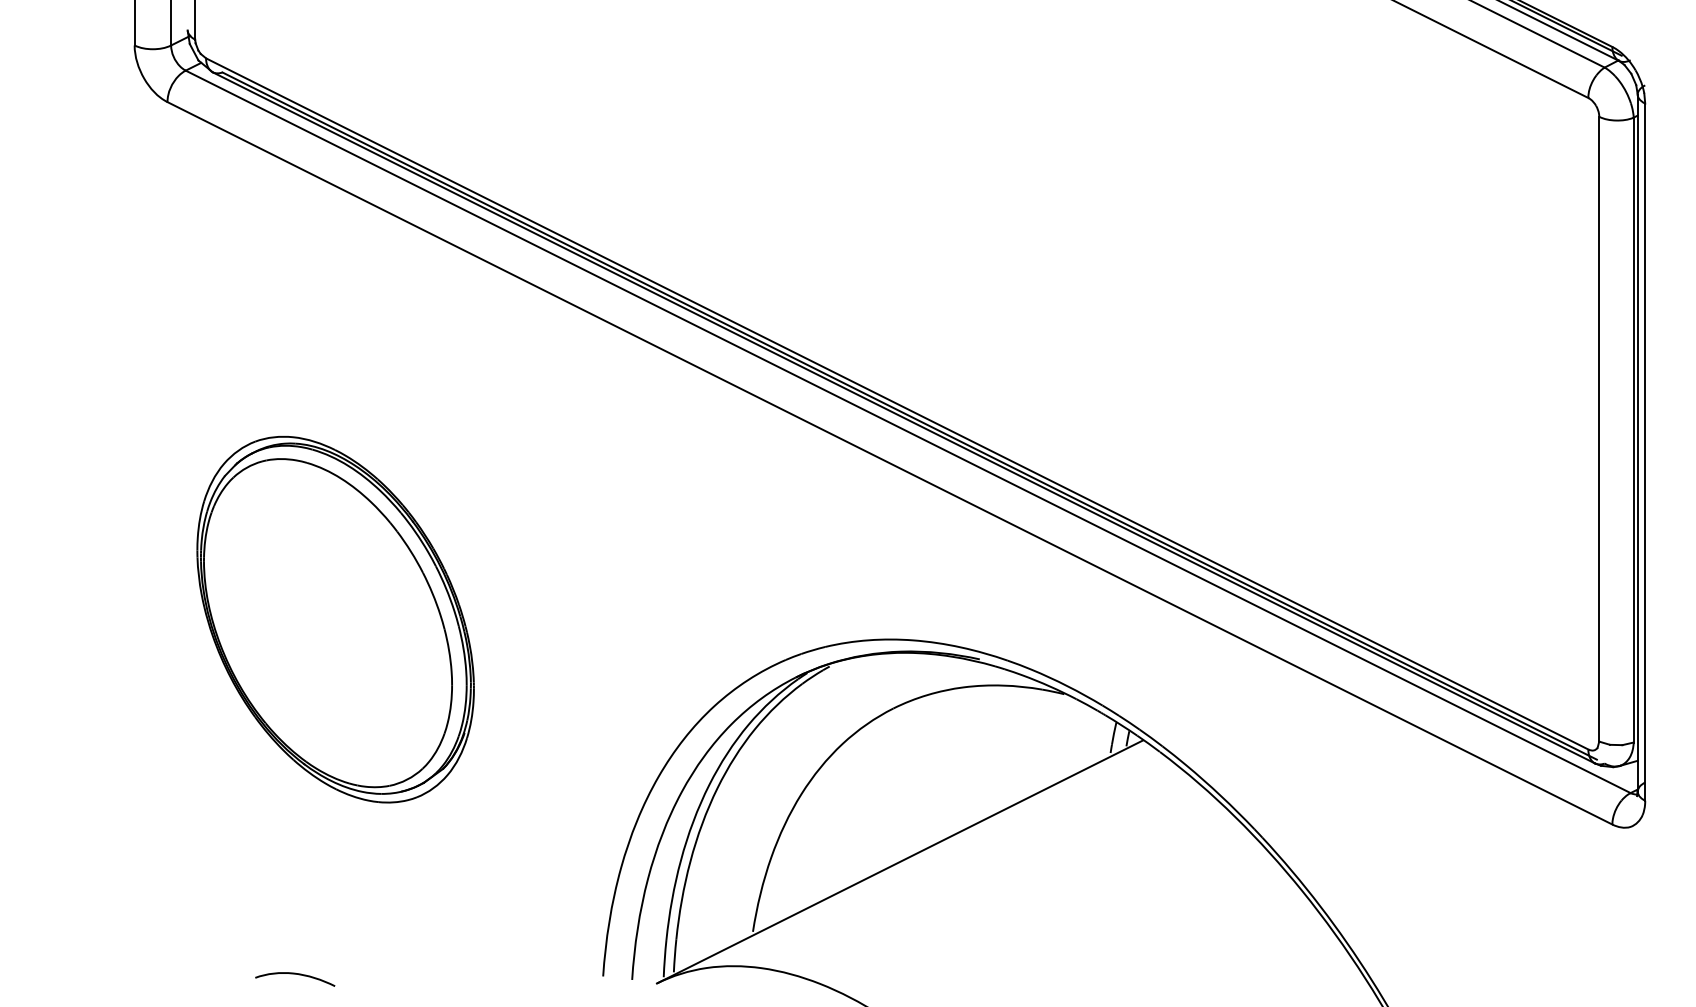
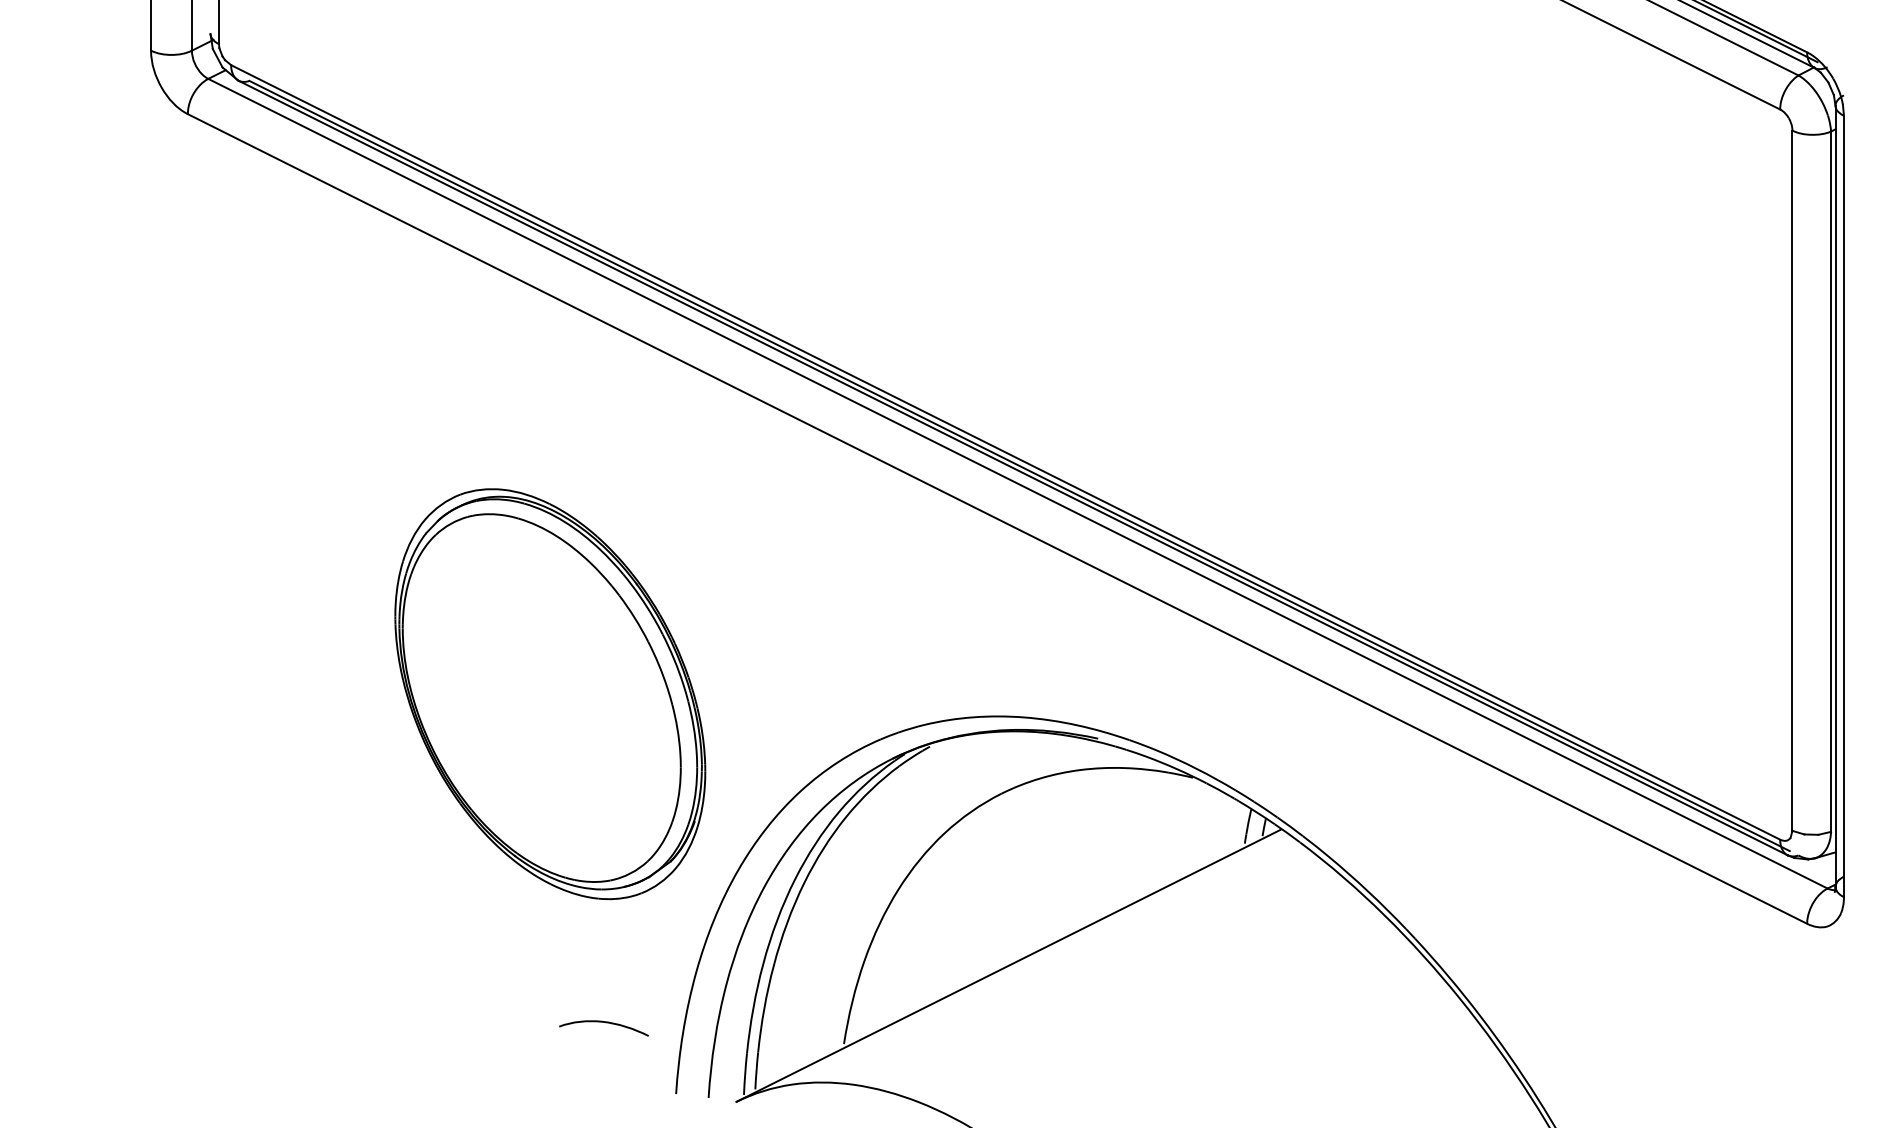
part: (335, 619) -> (550, 694), moved
curve: (296, 975) -> (605, 1023), moved

